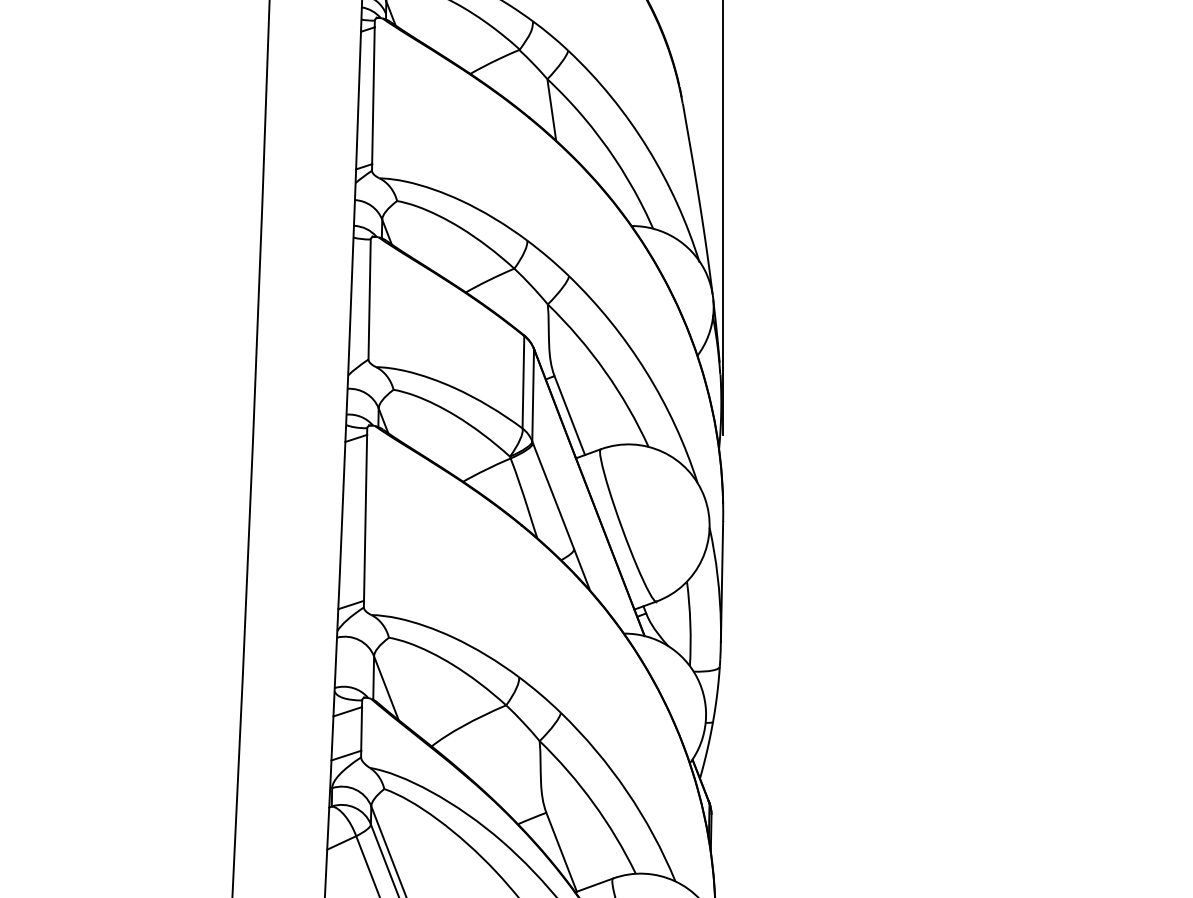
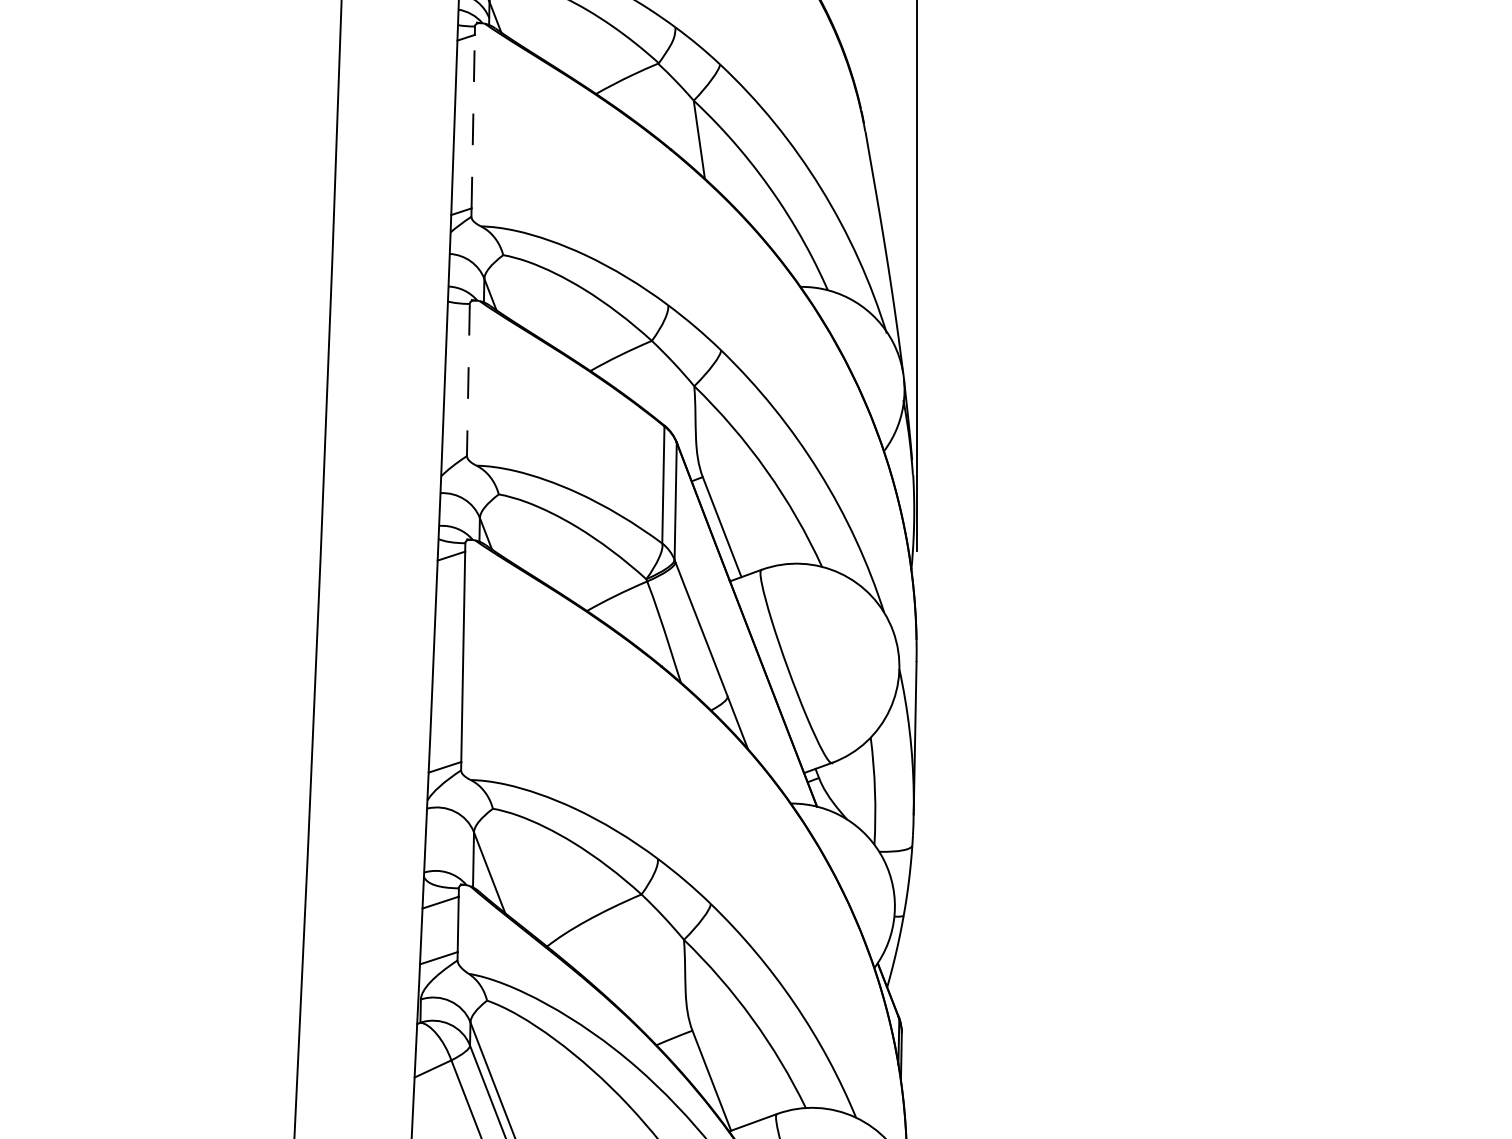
line: (373, 95) -> (473, 121), solid -> dashed
line: (369, 299) -> (468, 380), solid -> dashed

